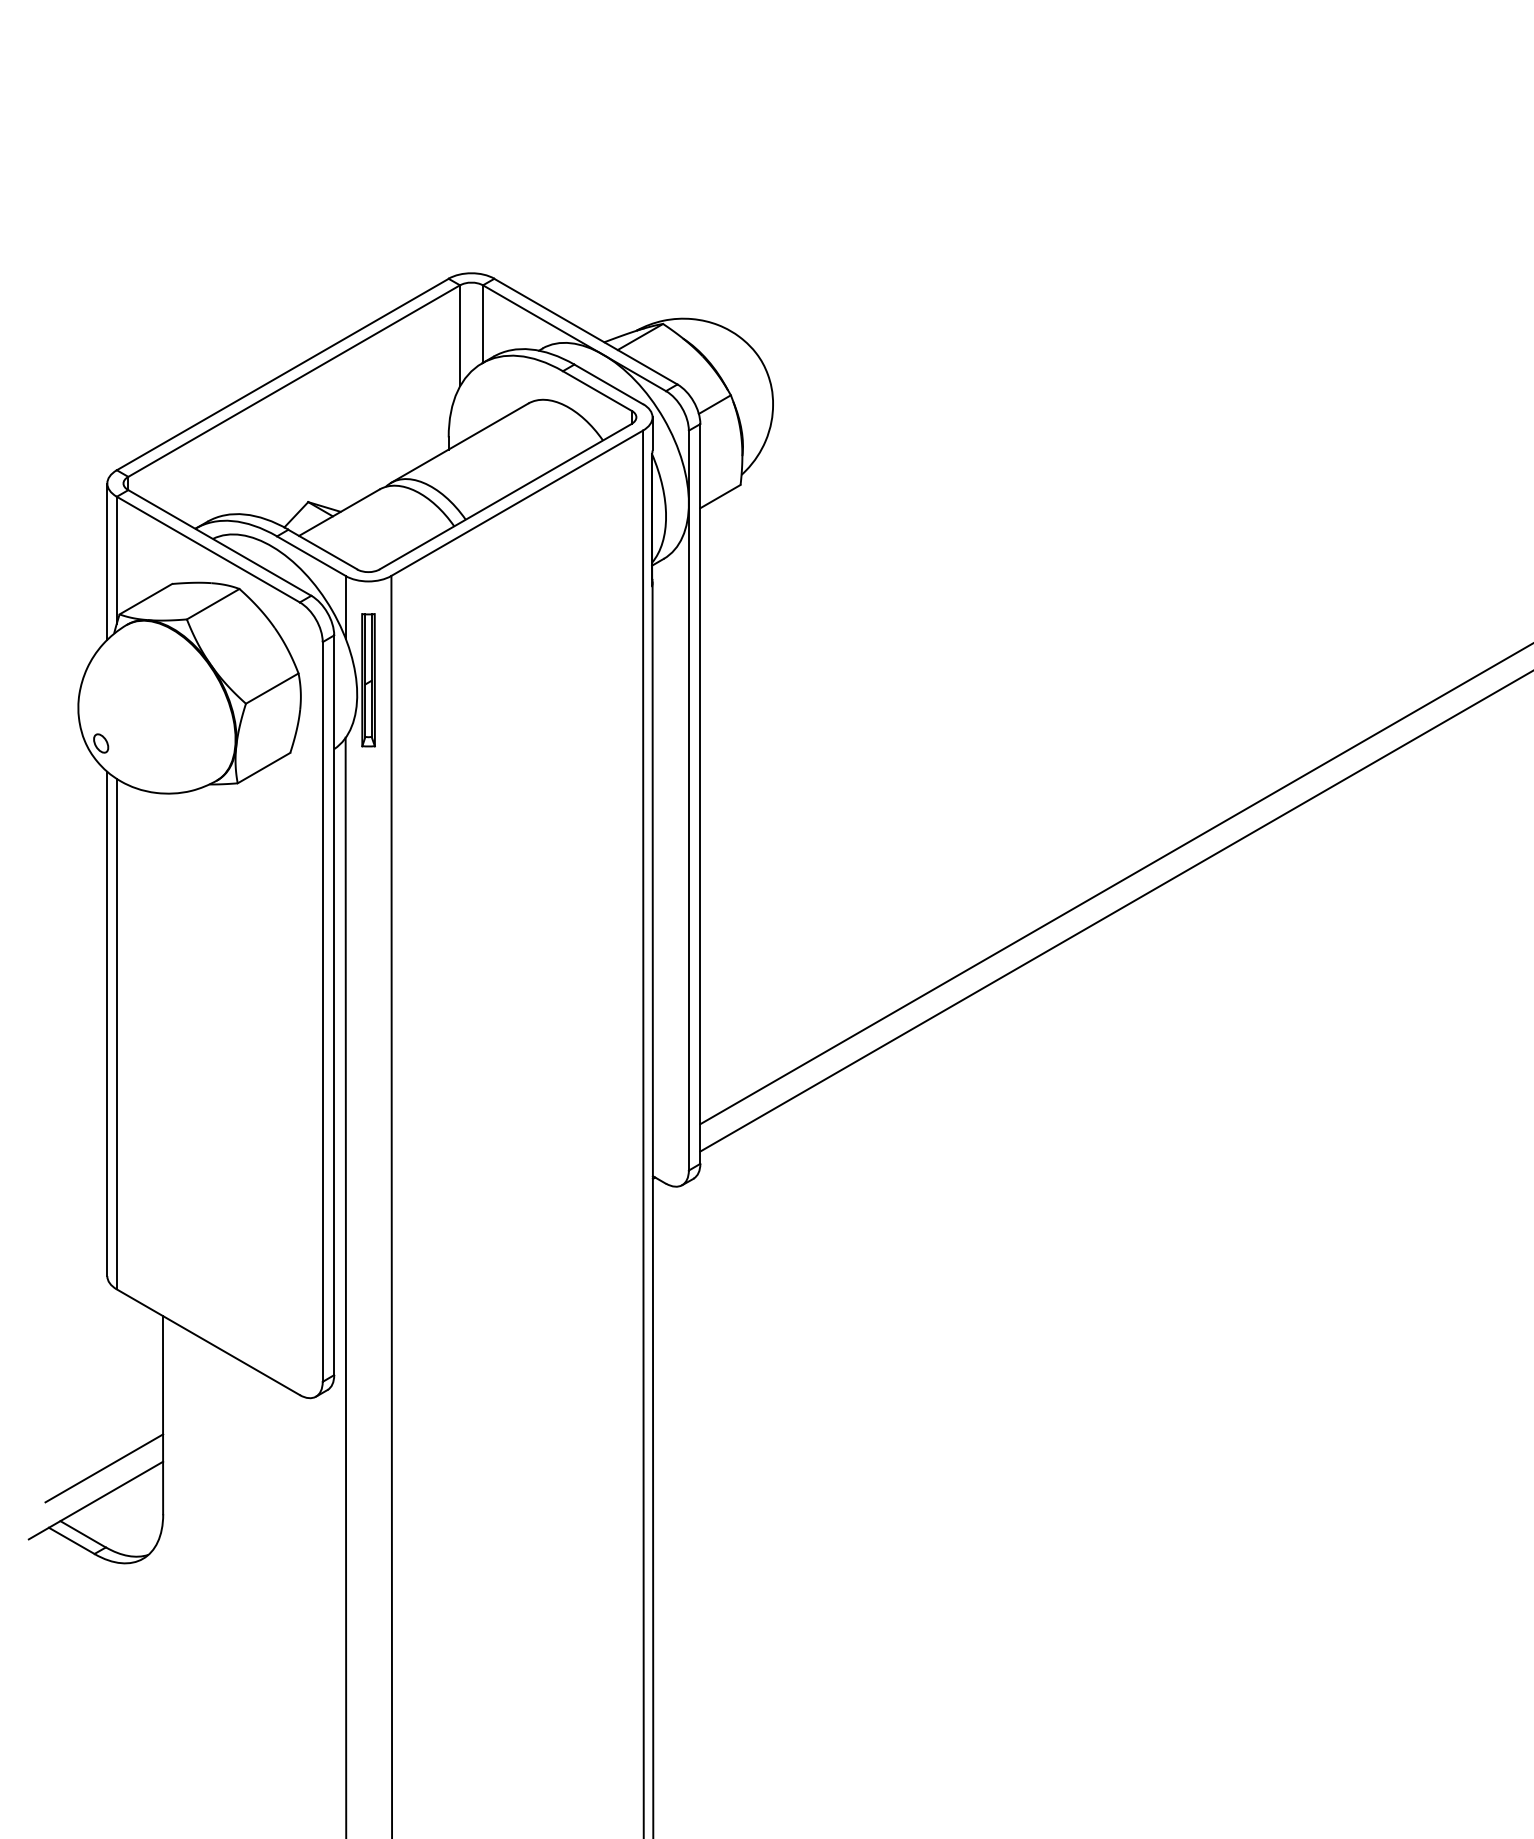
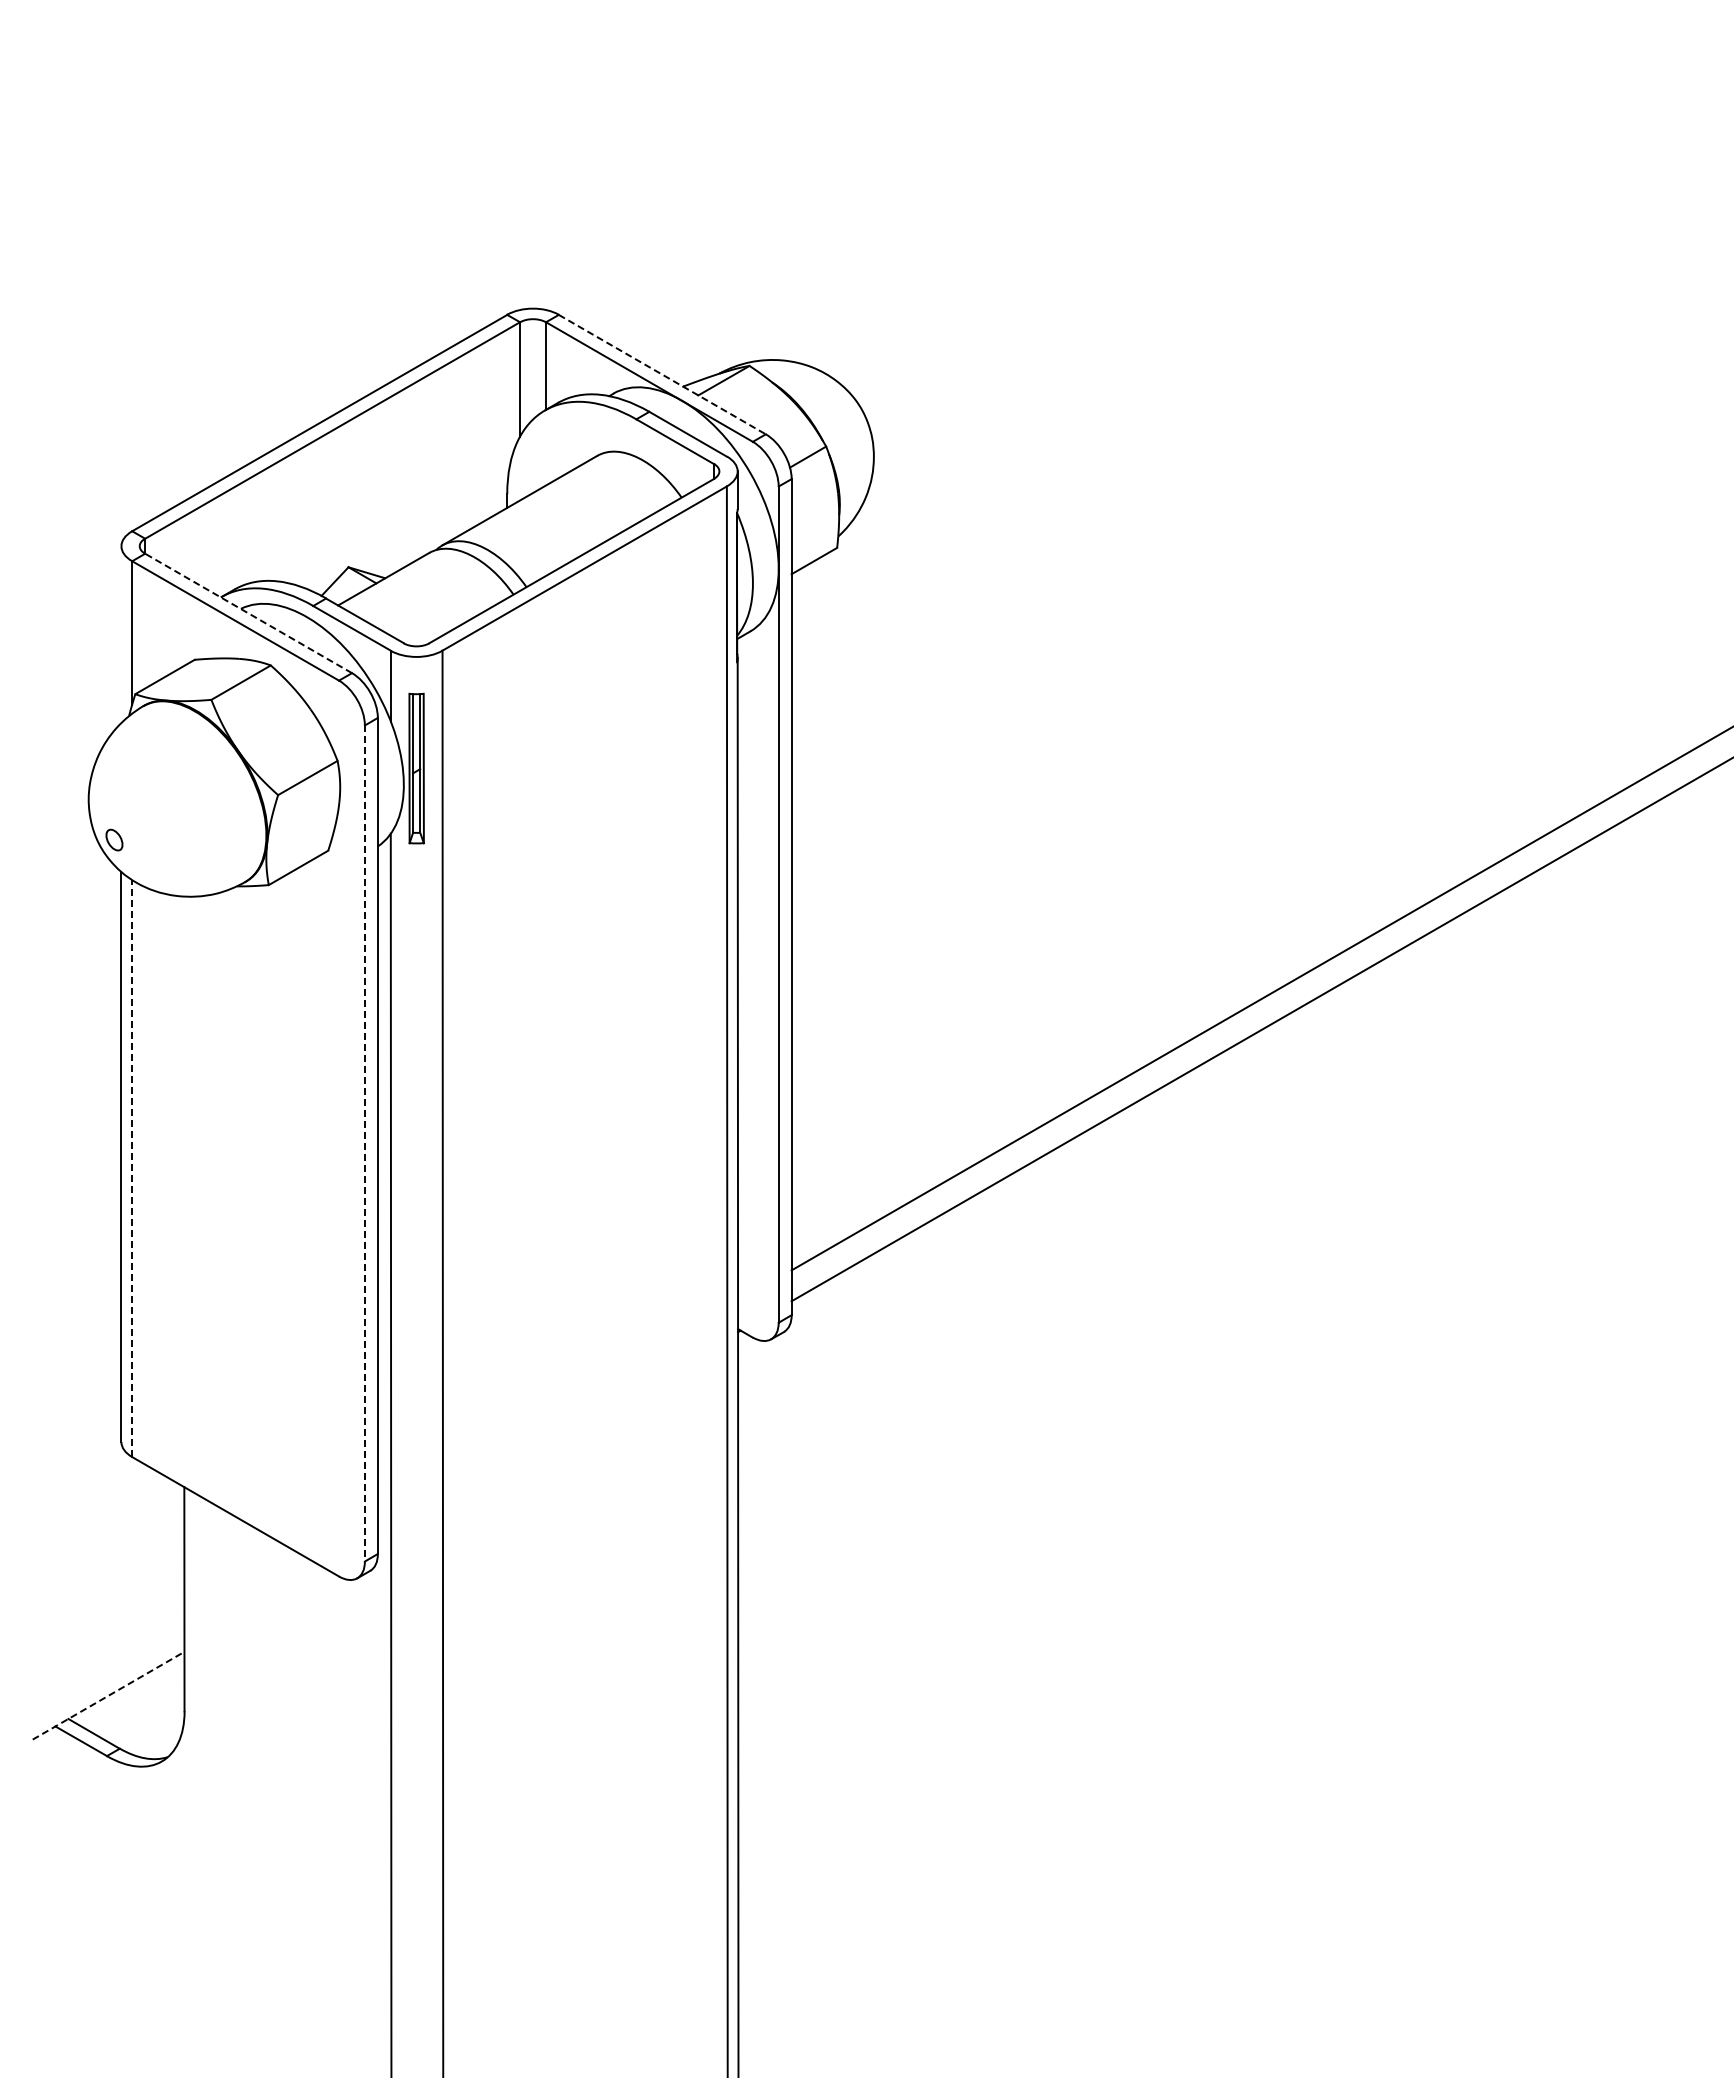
line: (586, 331) -> (662, 374), solid -> dashed
line: (219, 543) -> (248, 613), solid -> dashed
line: (107, 561) -> (121, 634), removed
line: (323, 1011) -> (365, 1143), solid -> dashed
line: (117, 1034) -> (132, 1168), solid -> dashed
line: (103, 1467) -> (117, 1658), removed
line: (95, 1500) -> (108, 1695), solid -> dashed

